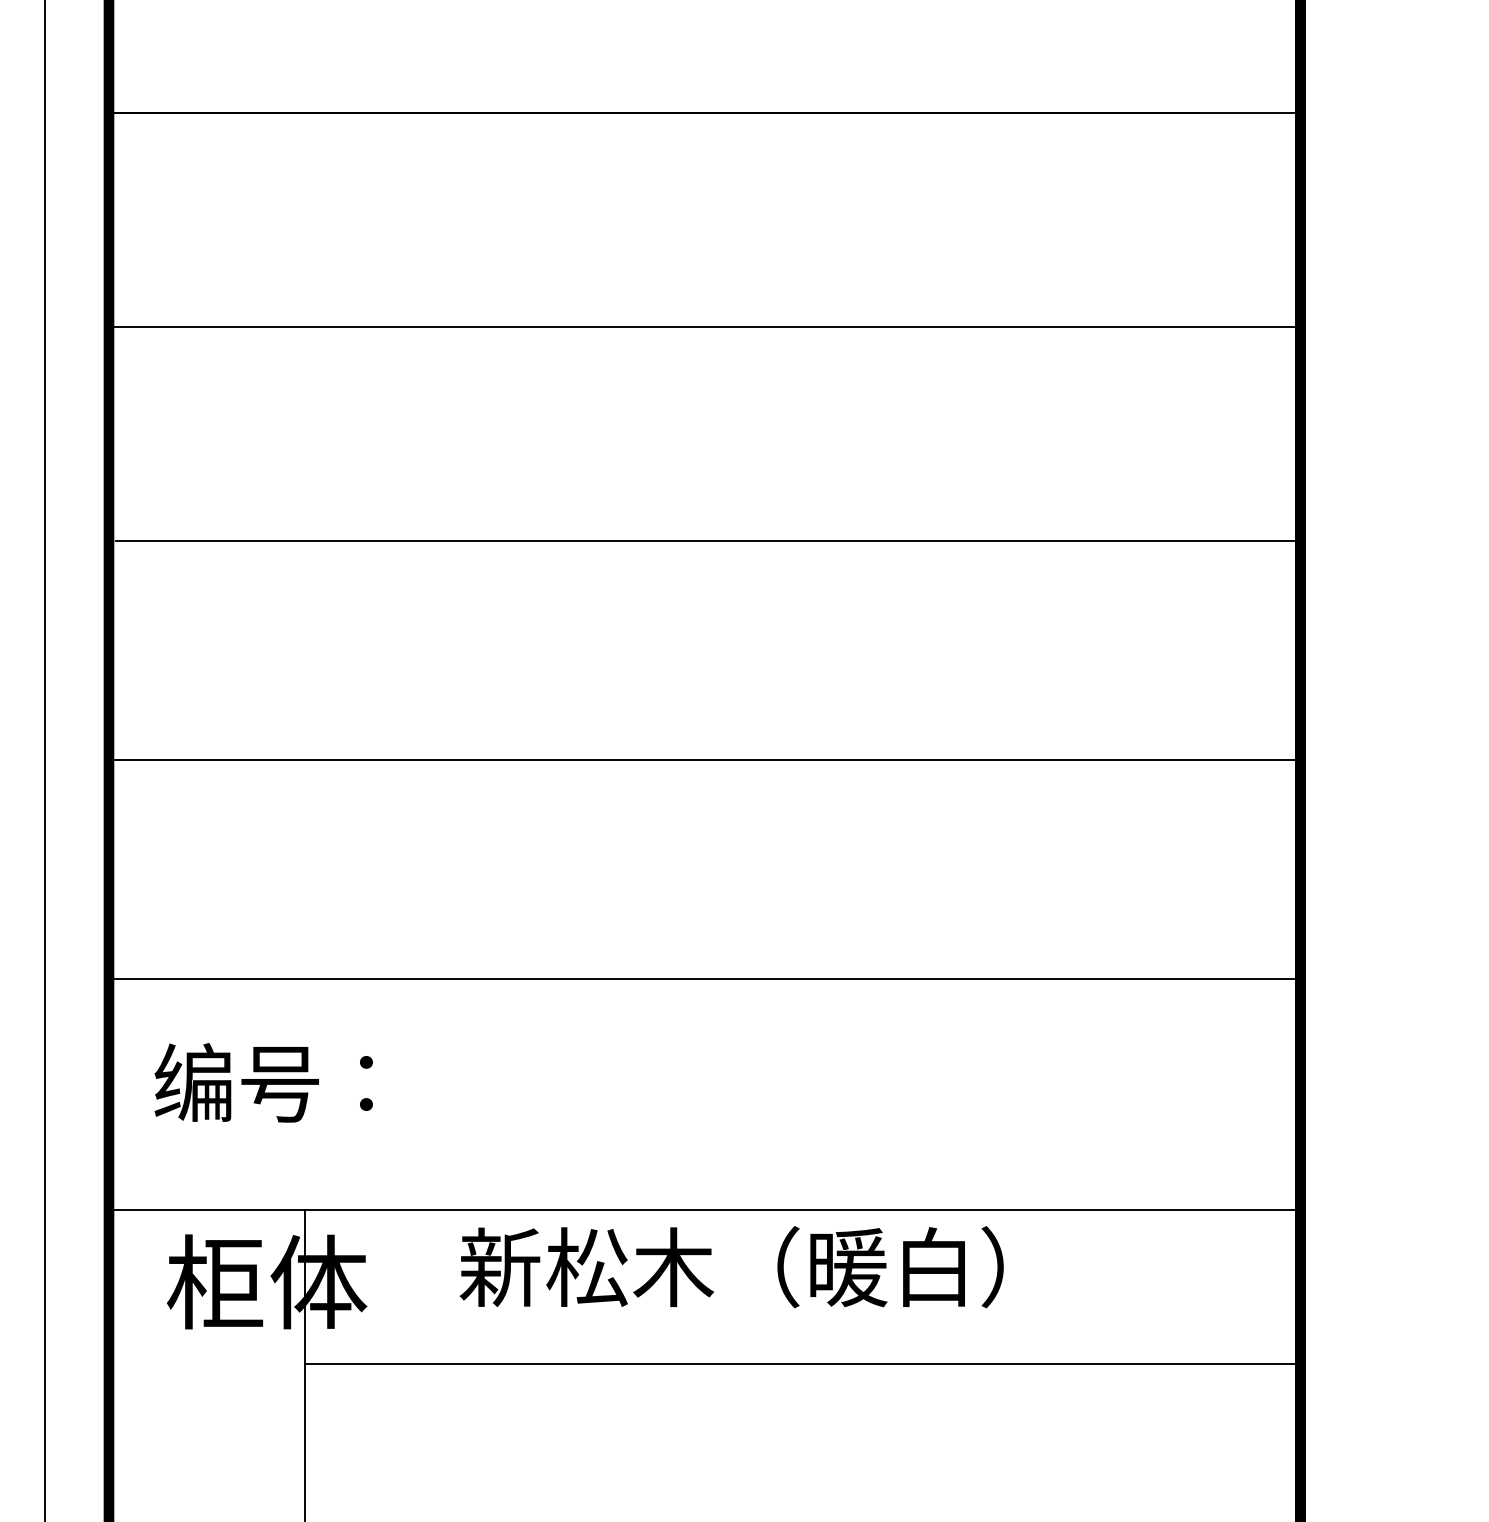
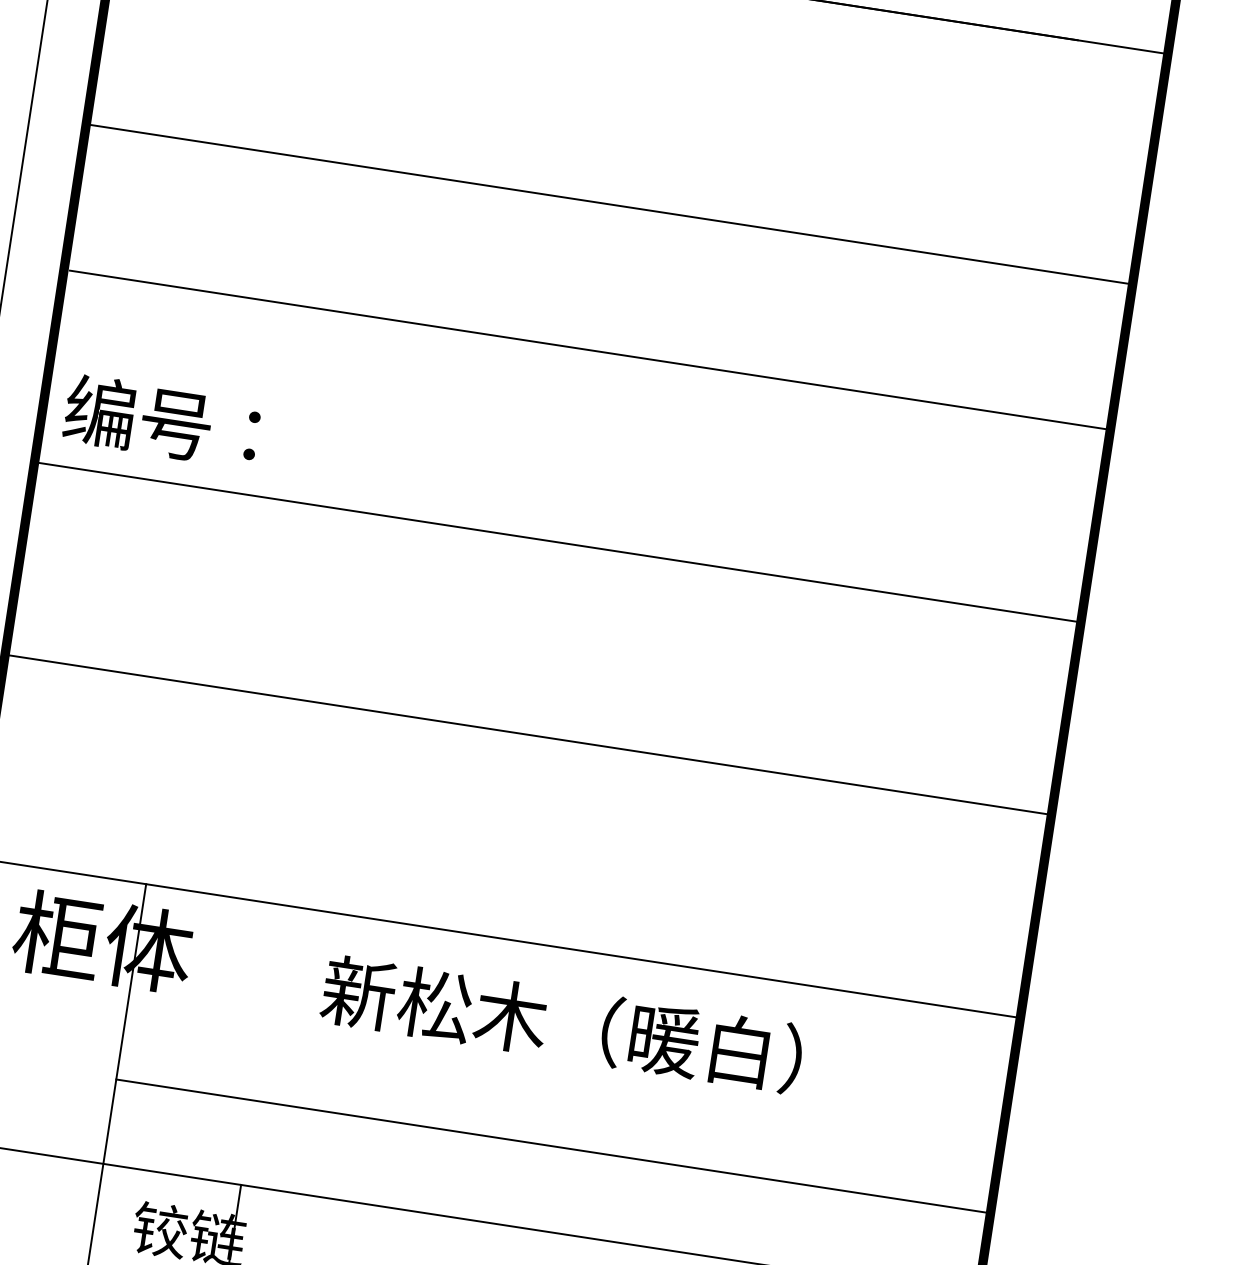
line: (704, 327) -> (609, 204), moved
text: (263, 1082) -> (161, 421), moved
text: (731, 1267) -> (561, 1024), moved
line: (802, 1363) -> (553, 1146), moved

